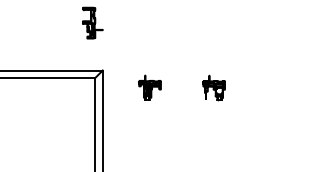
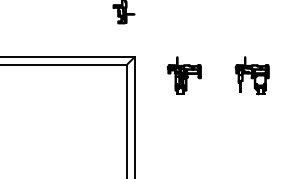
part: (149, 87) -> (183, 75), size x1.43
part: (213, 87) -> (251, 75), size x1.43

